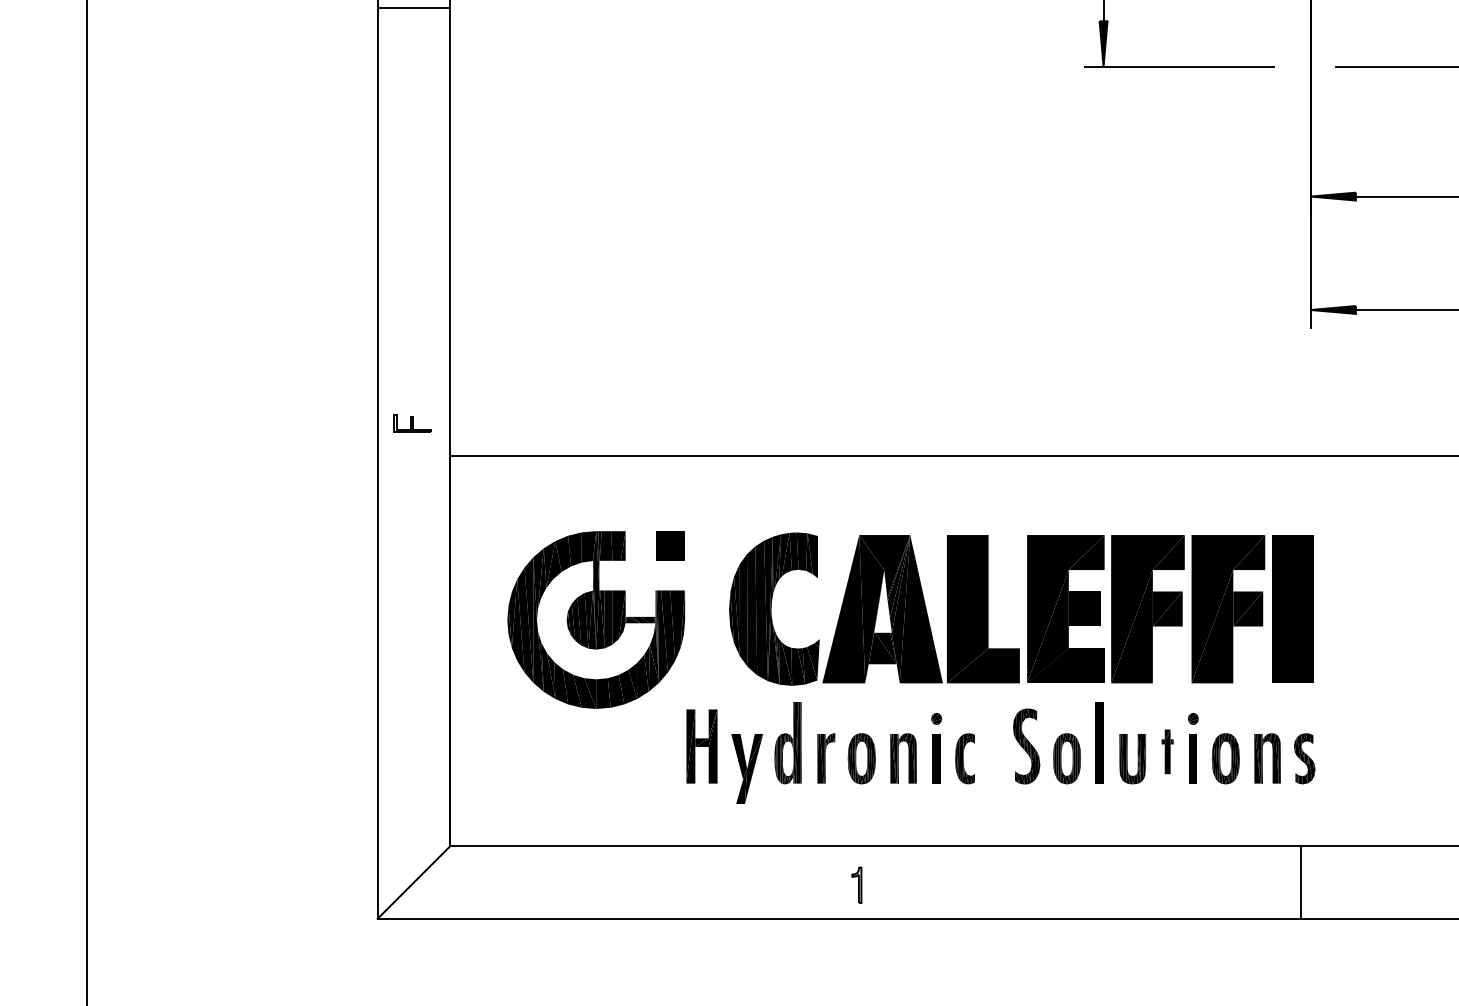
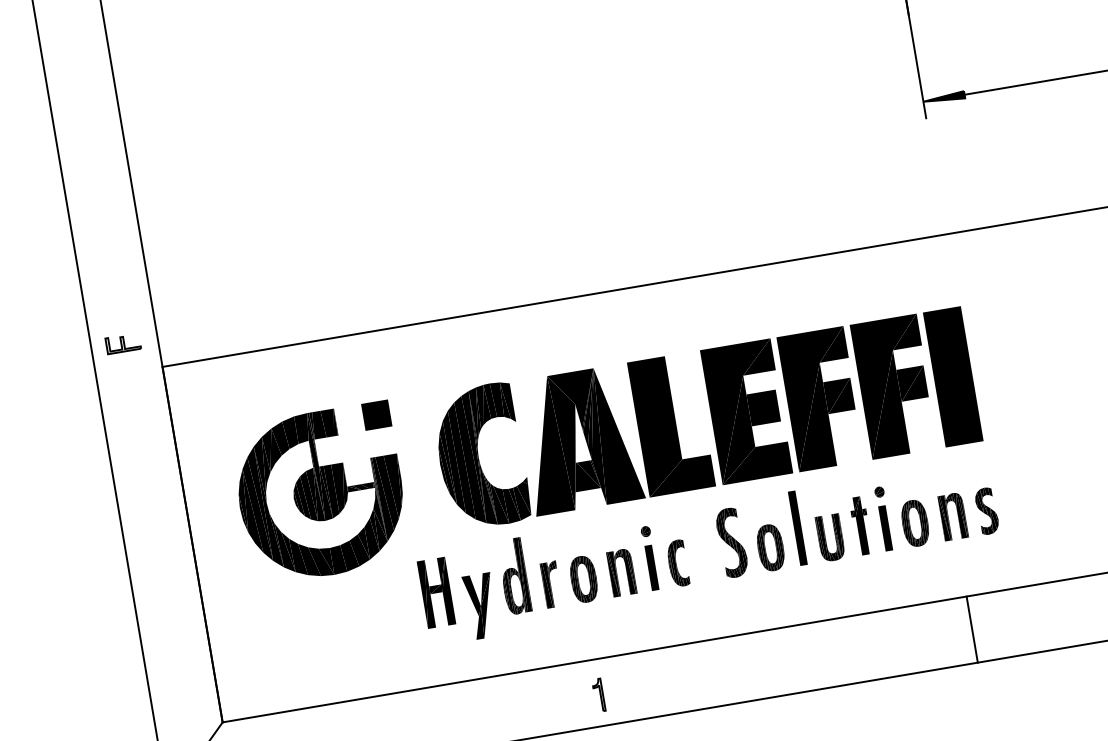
part: (1167, 751) -> (861, 525), size x1.43
line: (1301, 882) -> (972, 629), moved

